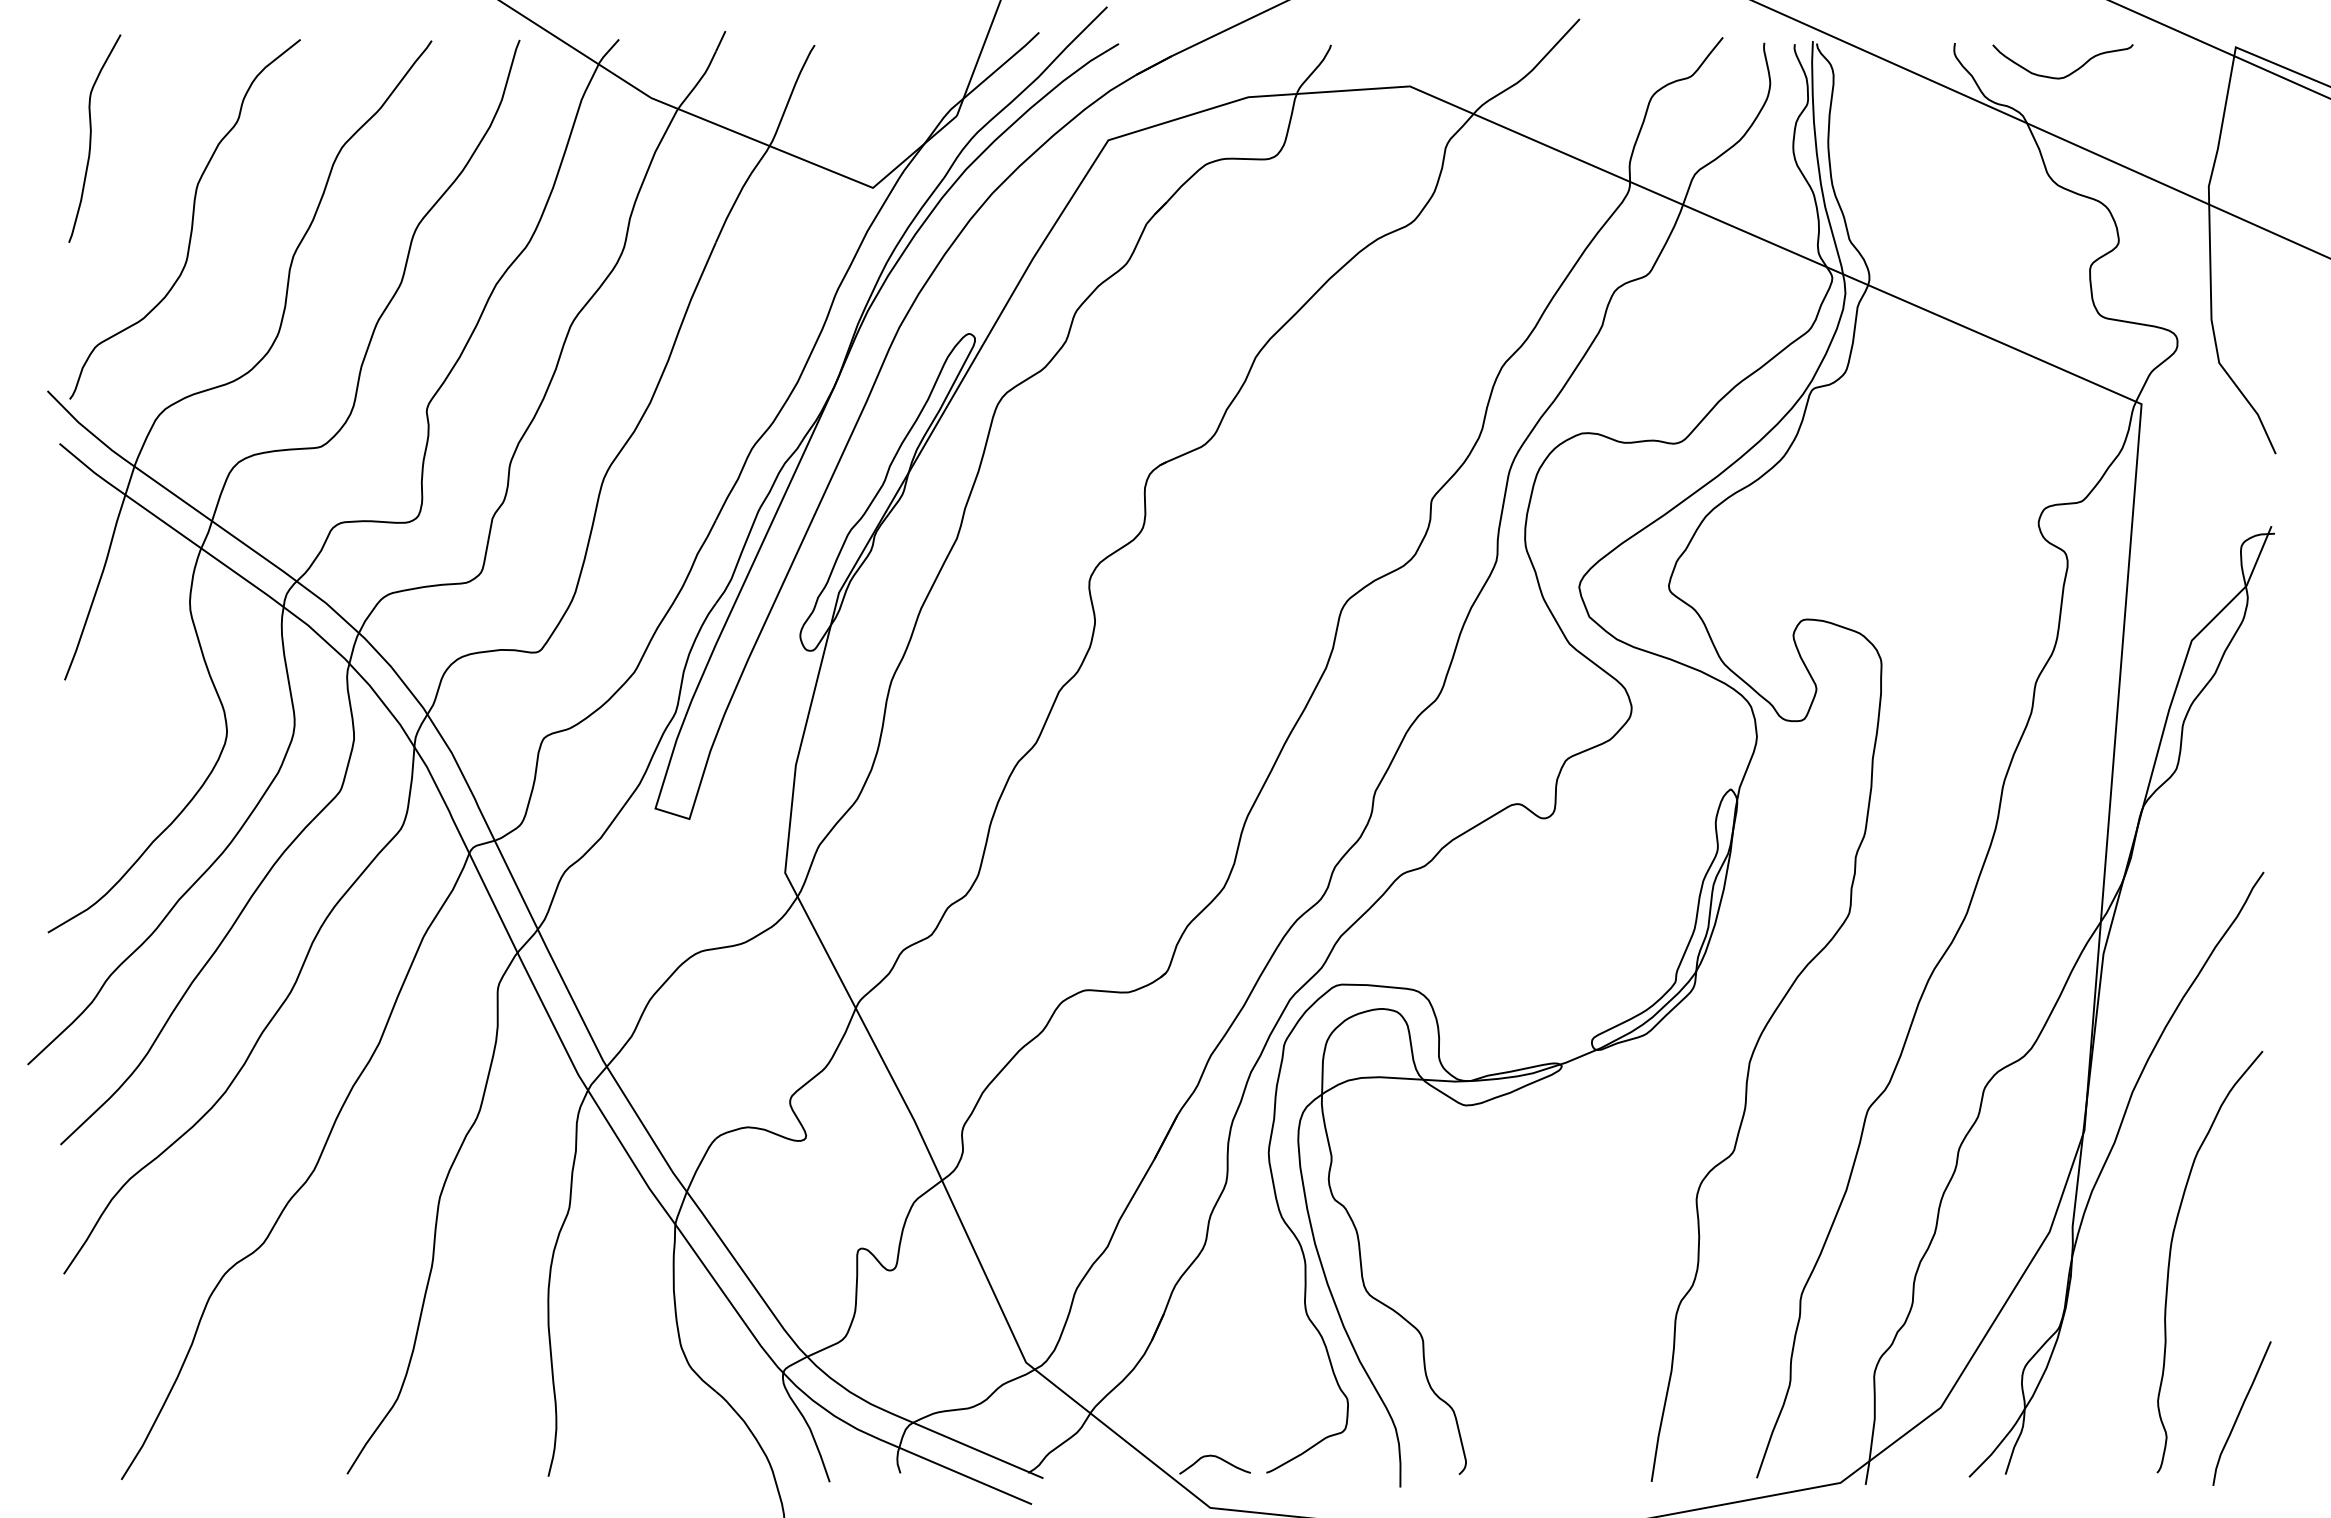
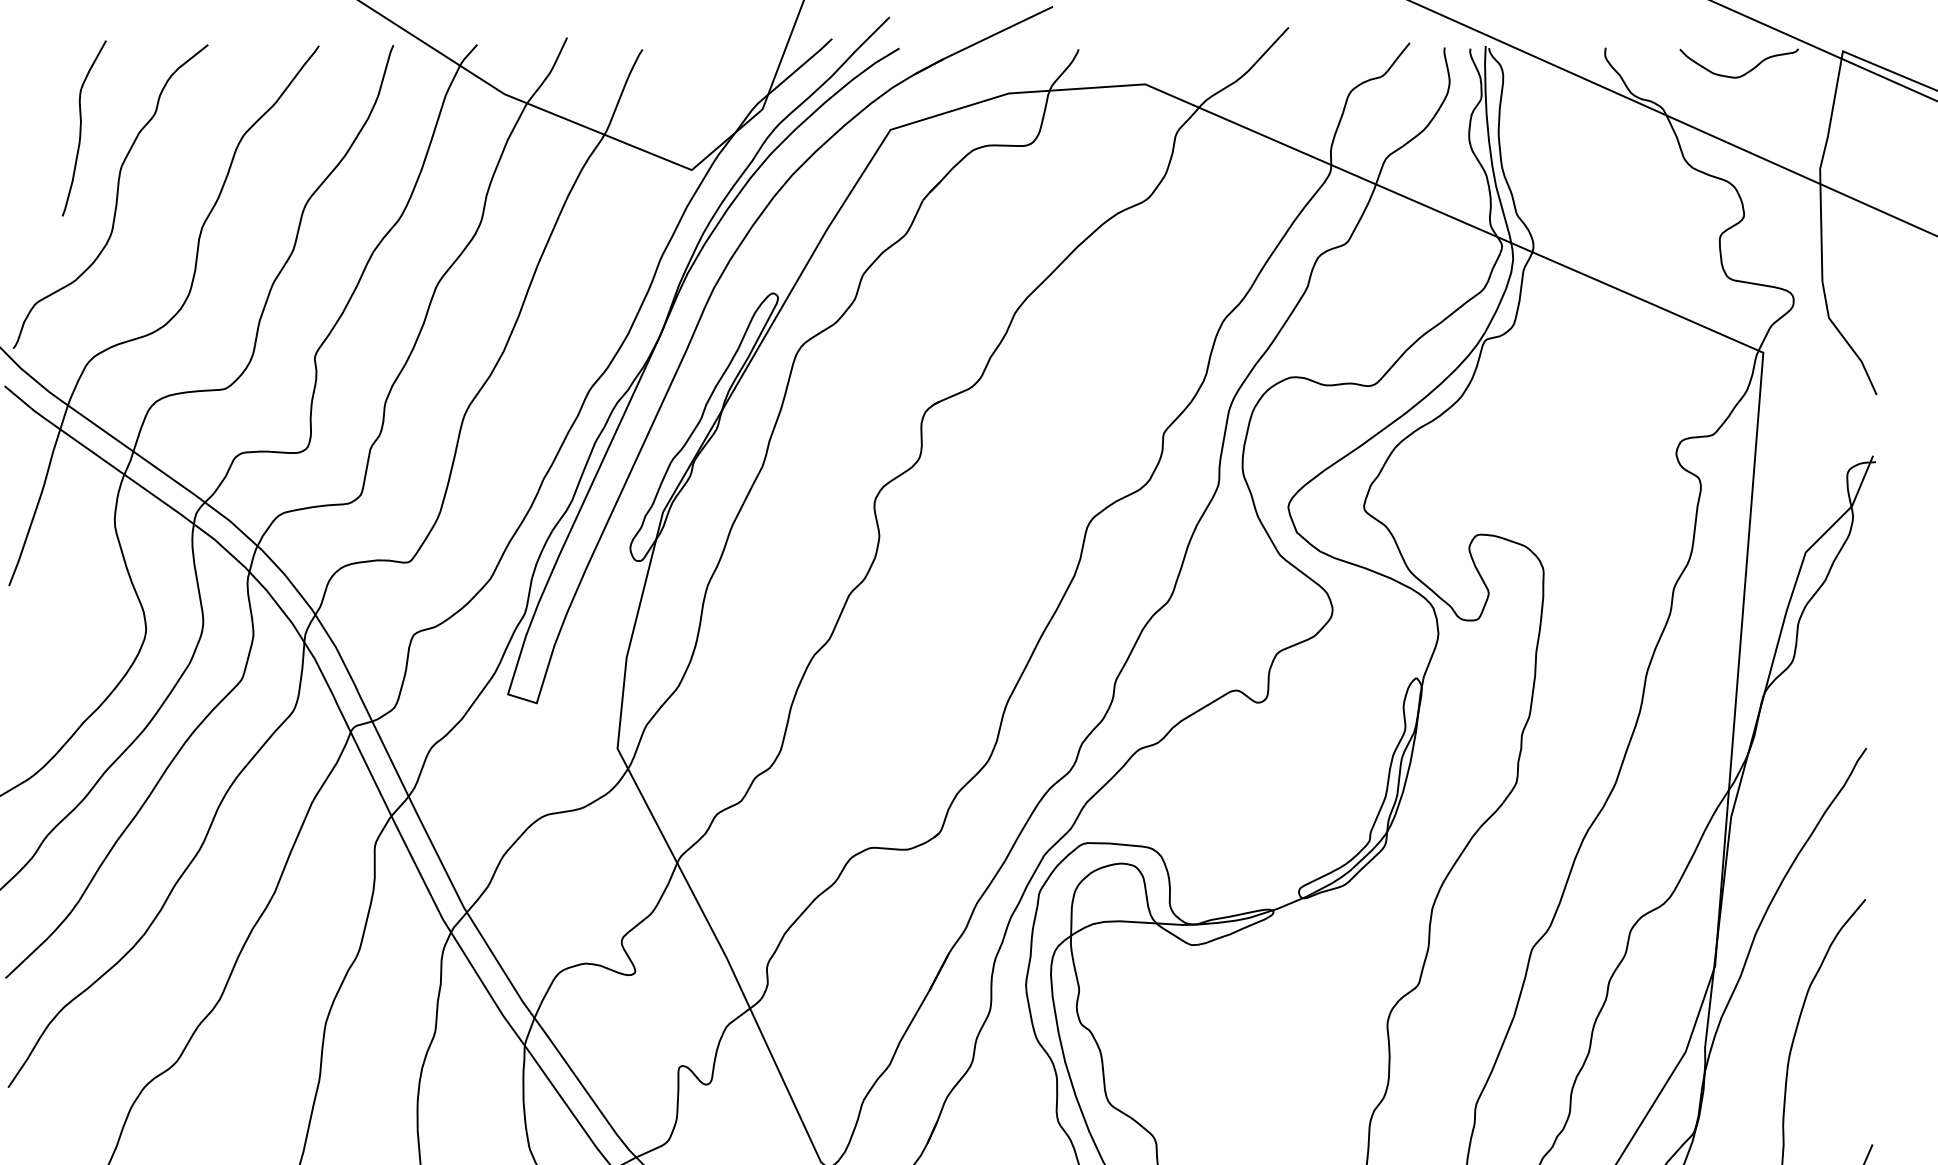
curve: (2069, 73) -> (1744, 73), moved
curve: (91, 138) -> (81, 128), moved

